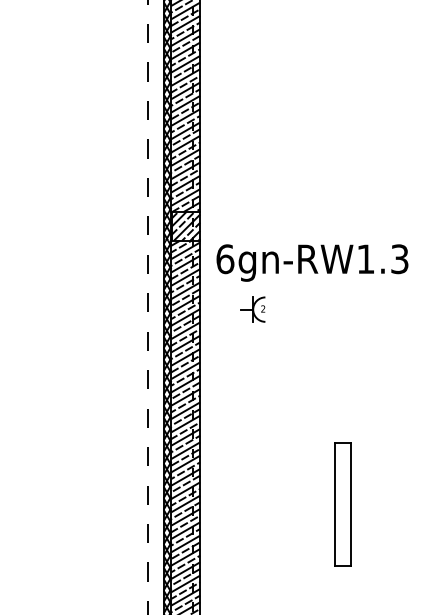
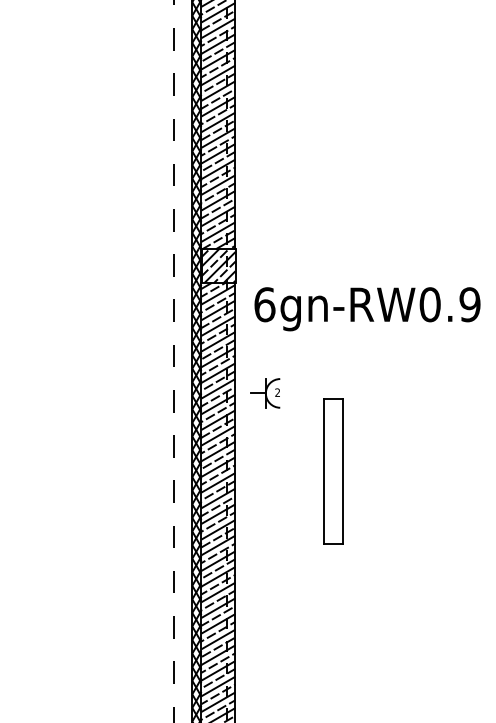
text: (382, 259) -> (449, 305), 6gn-RW1.3 -> 6gn-RW0.9
part: (252, 309) -> (265, 393), moved
part: (342, 504) -> (333, 470), moved

